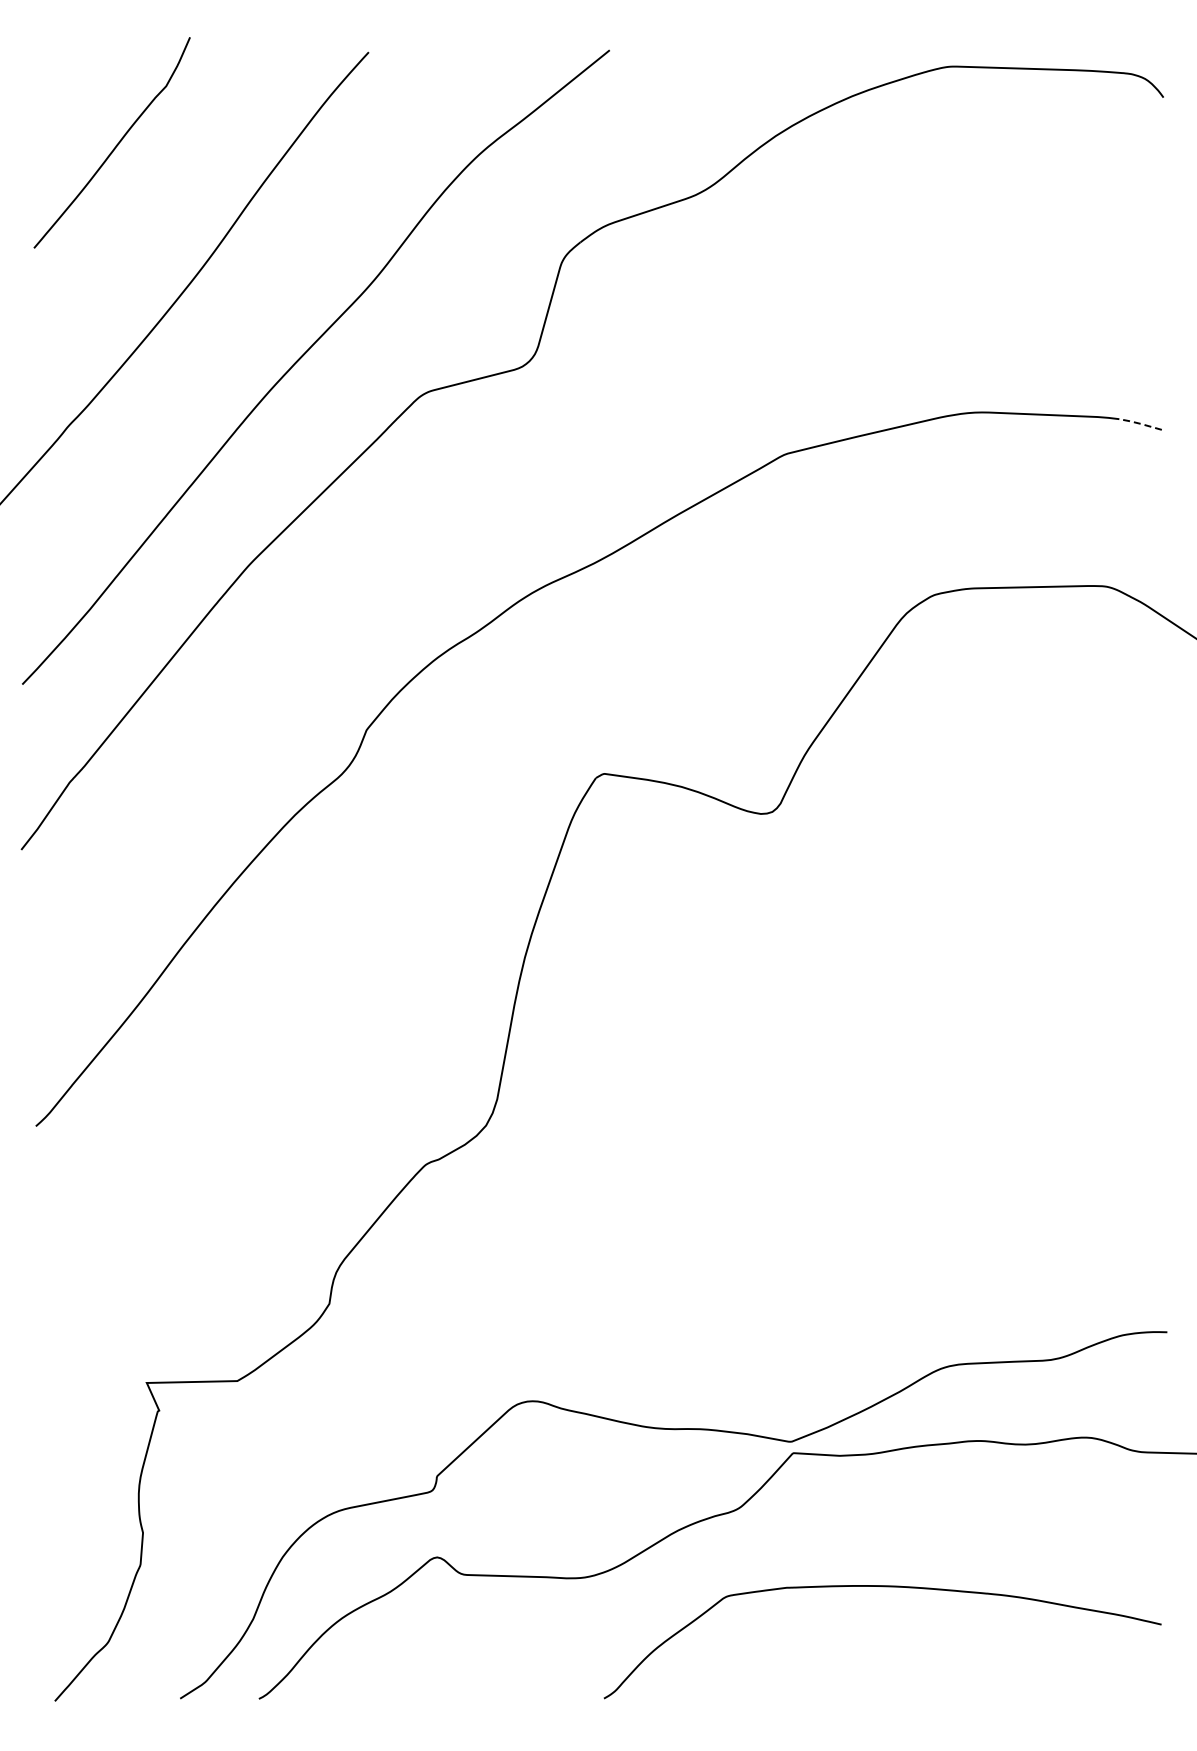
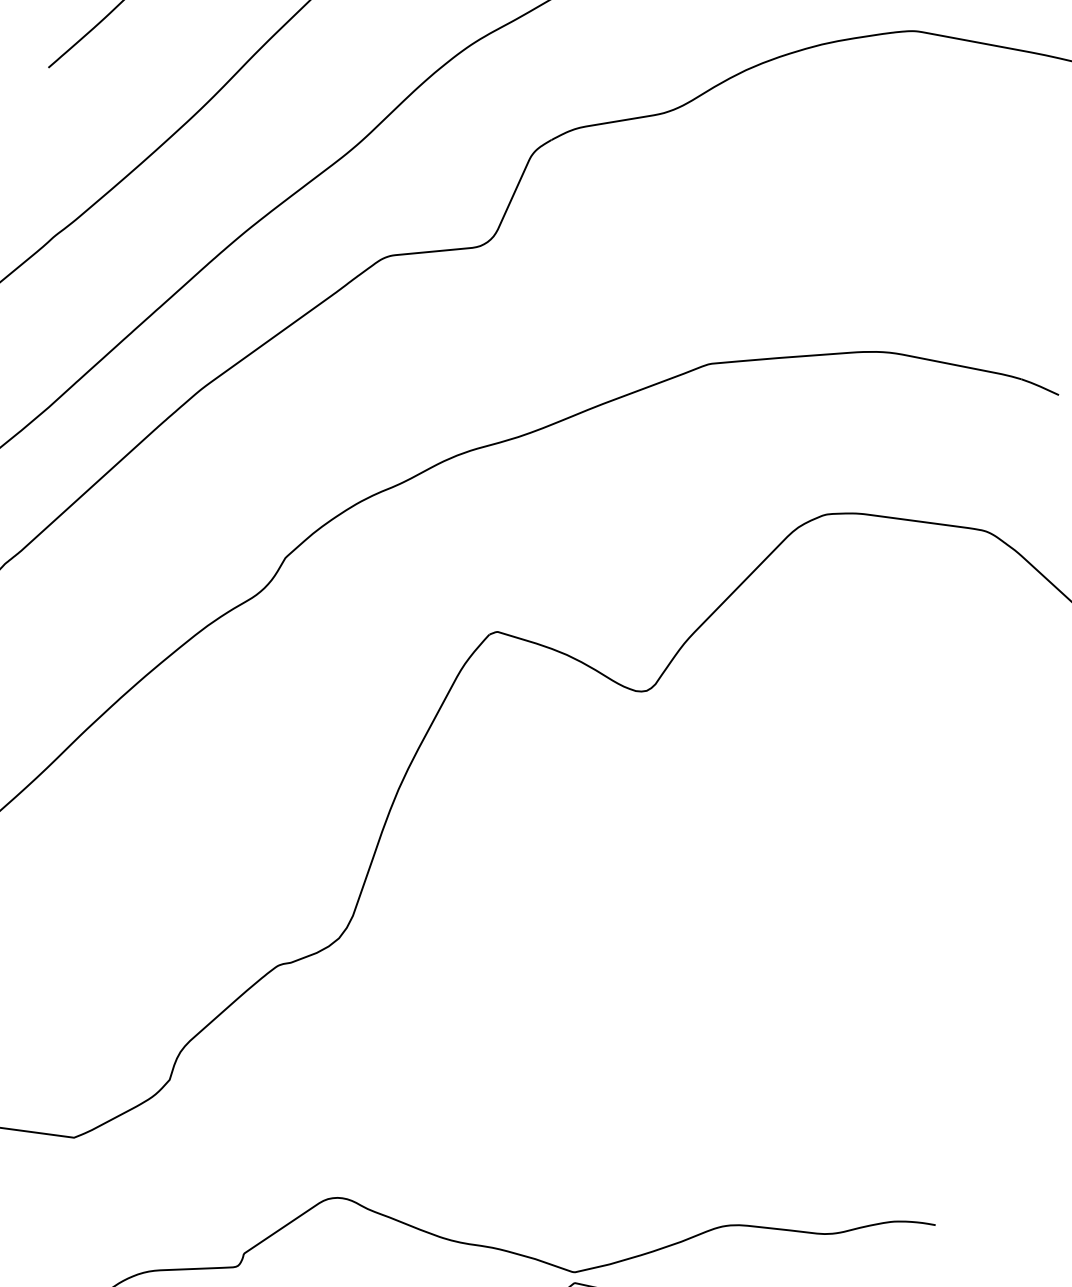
line: (1140, 423) -> (1040, 386), dashed -> solid

